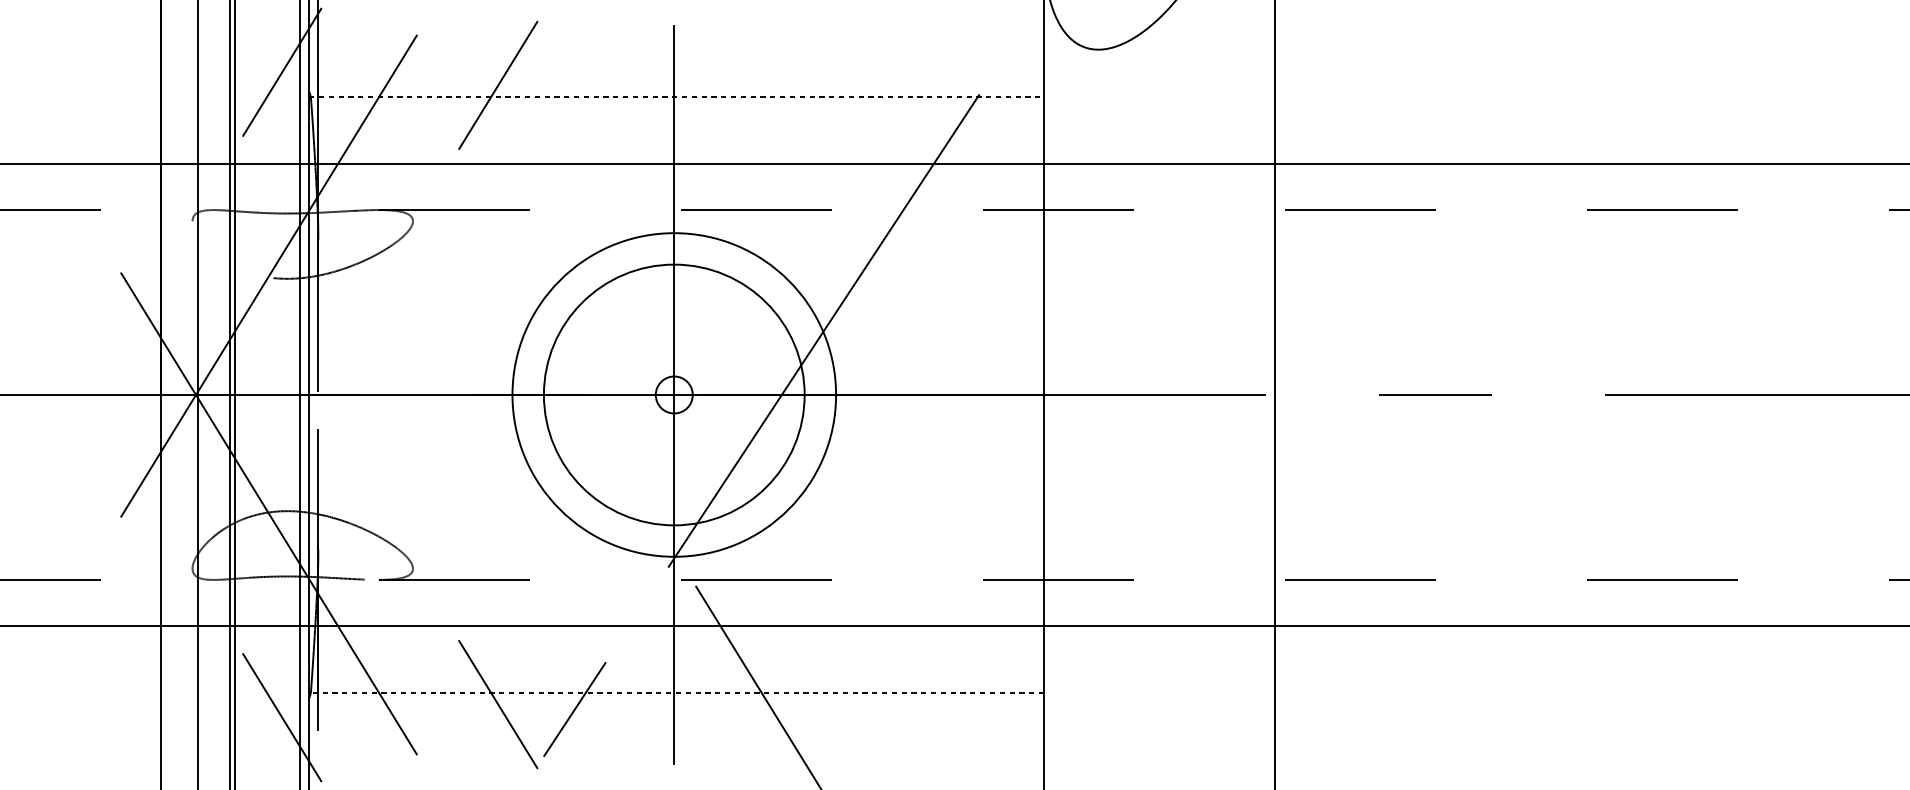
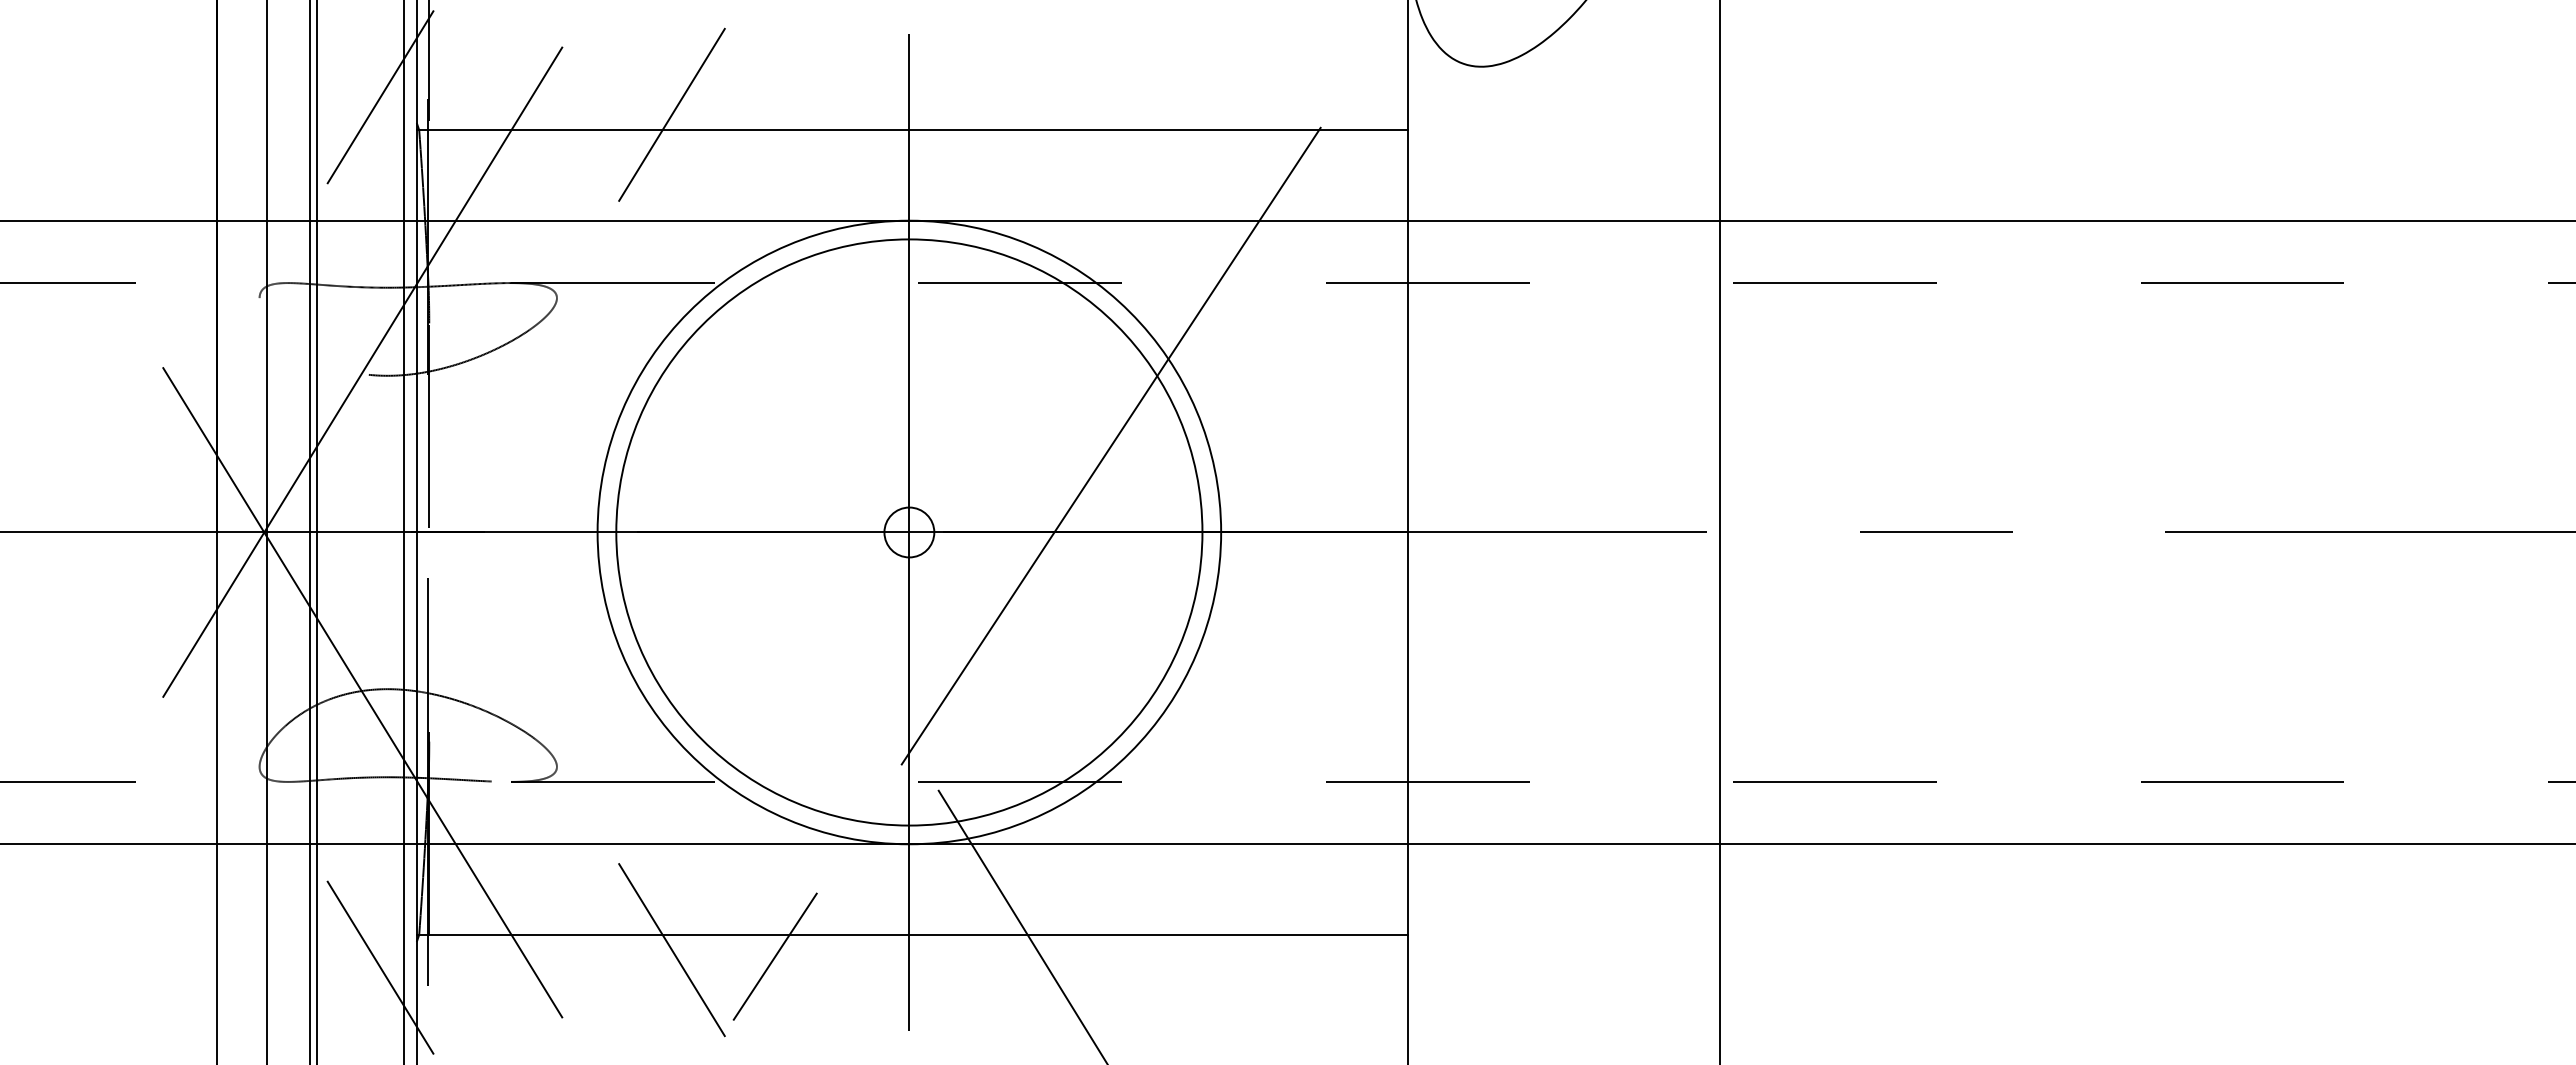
line: (676, 96) -> (912, 130), dashed -> solid
circle: (674, 395) -> (909, 532), size x1.43
circle: (674, 395) -> (909, 532), size x1.67
line: (676, 693) -> (912, 934), dashed -> solid

